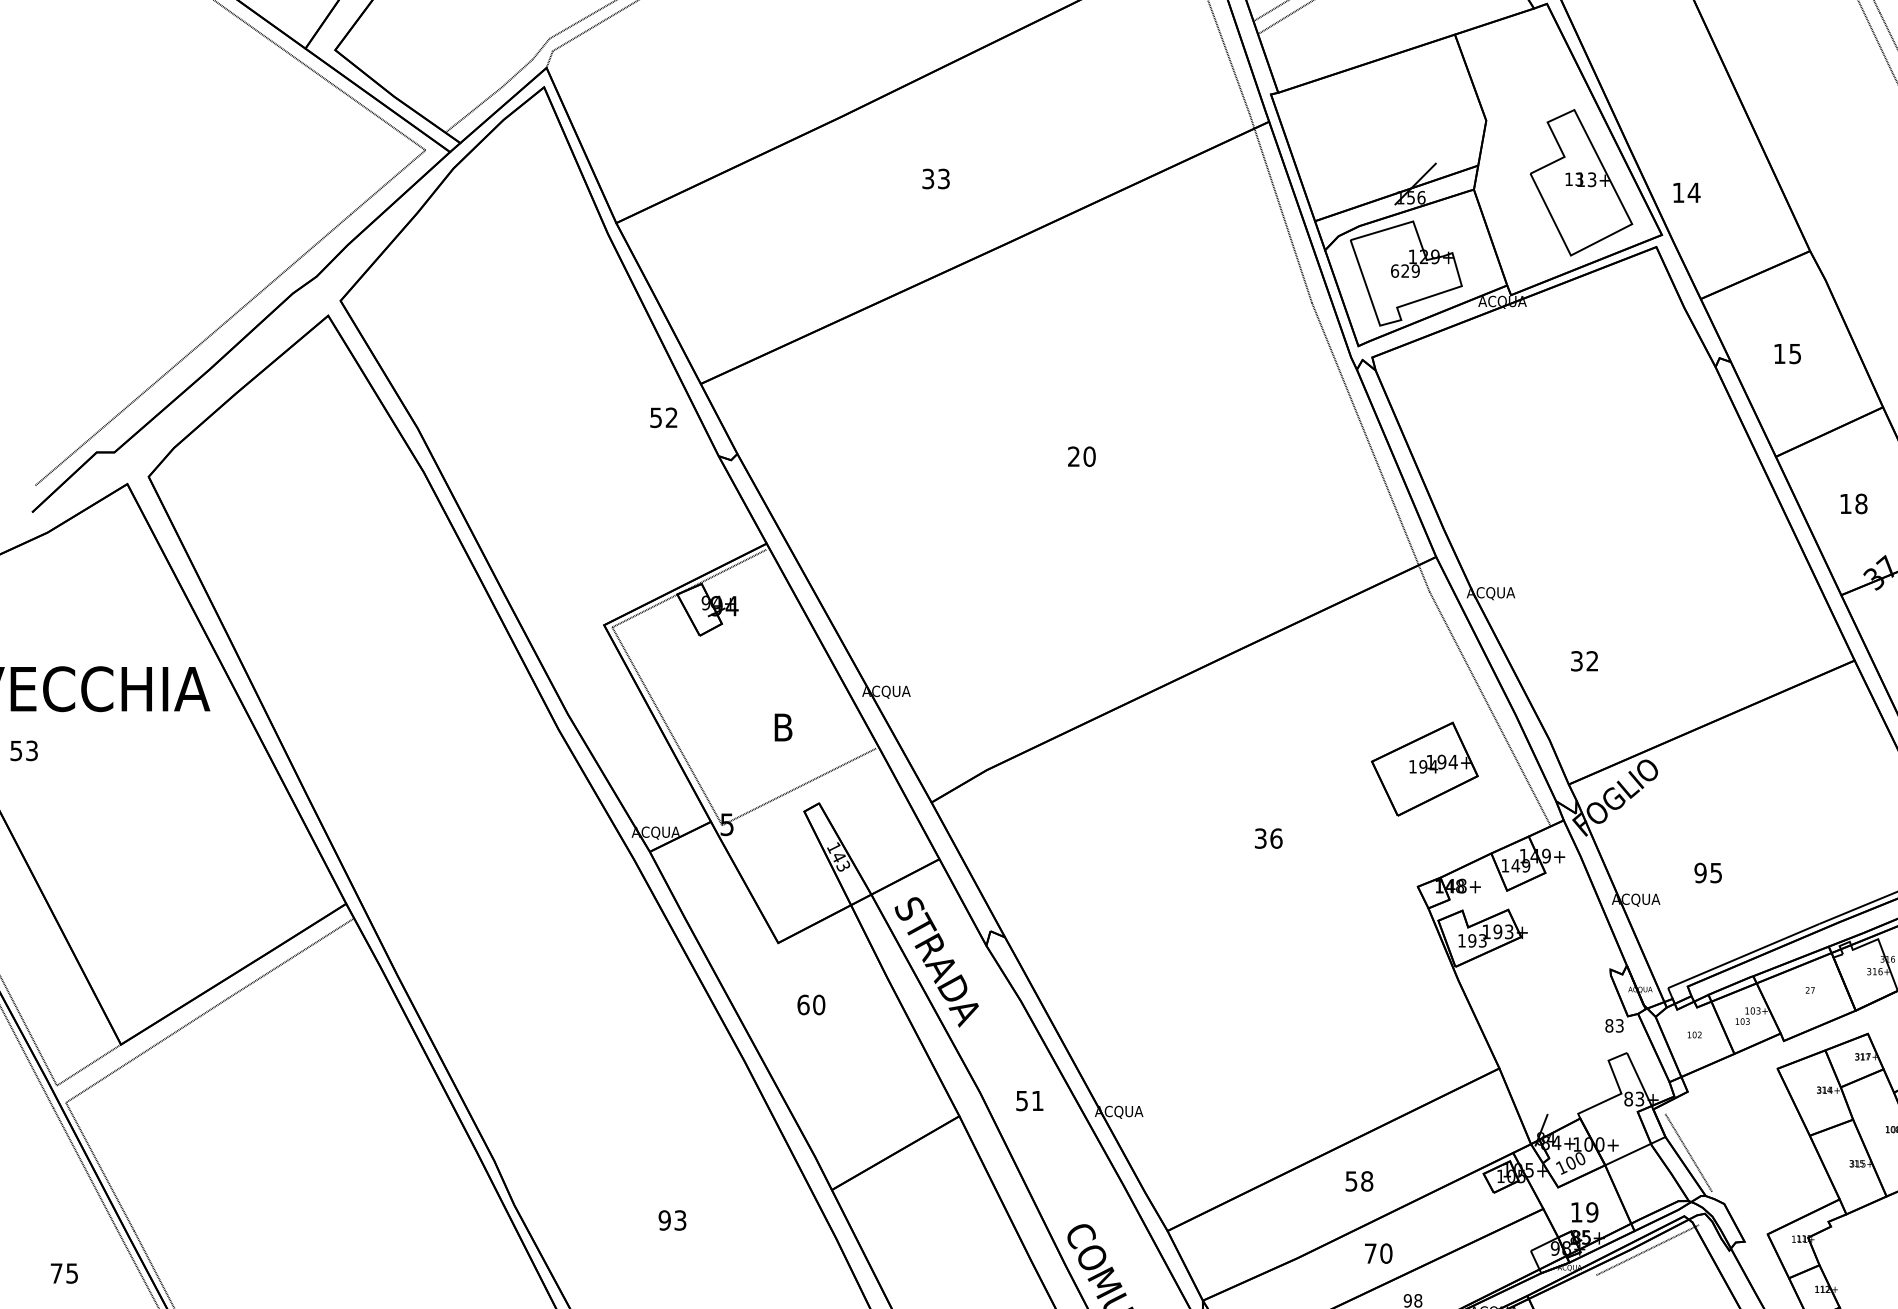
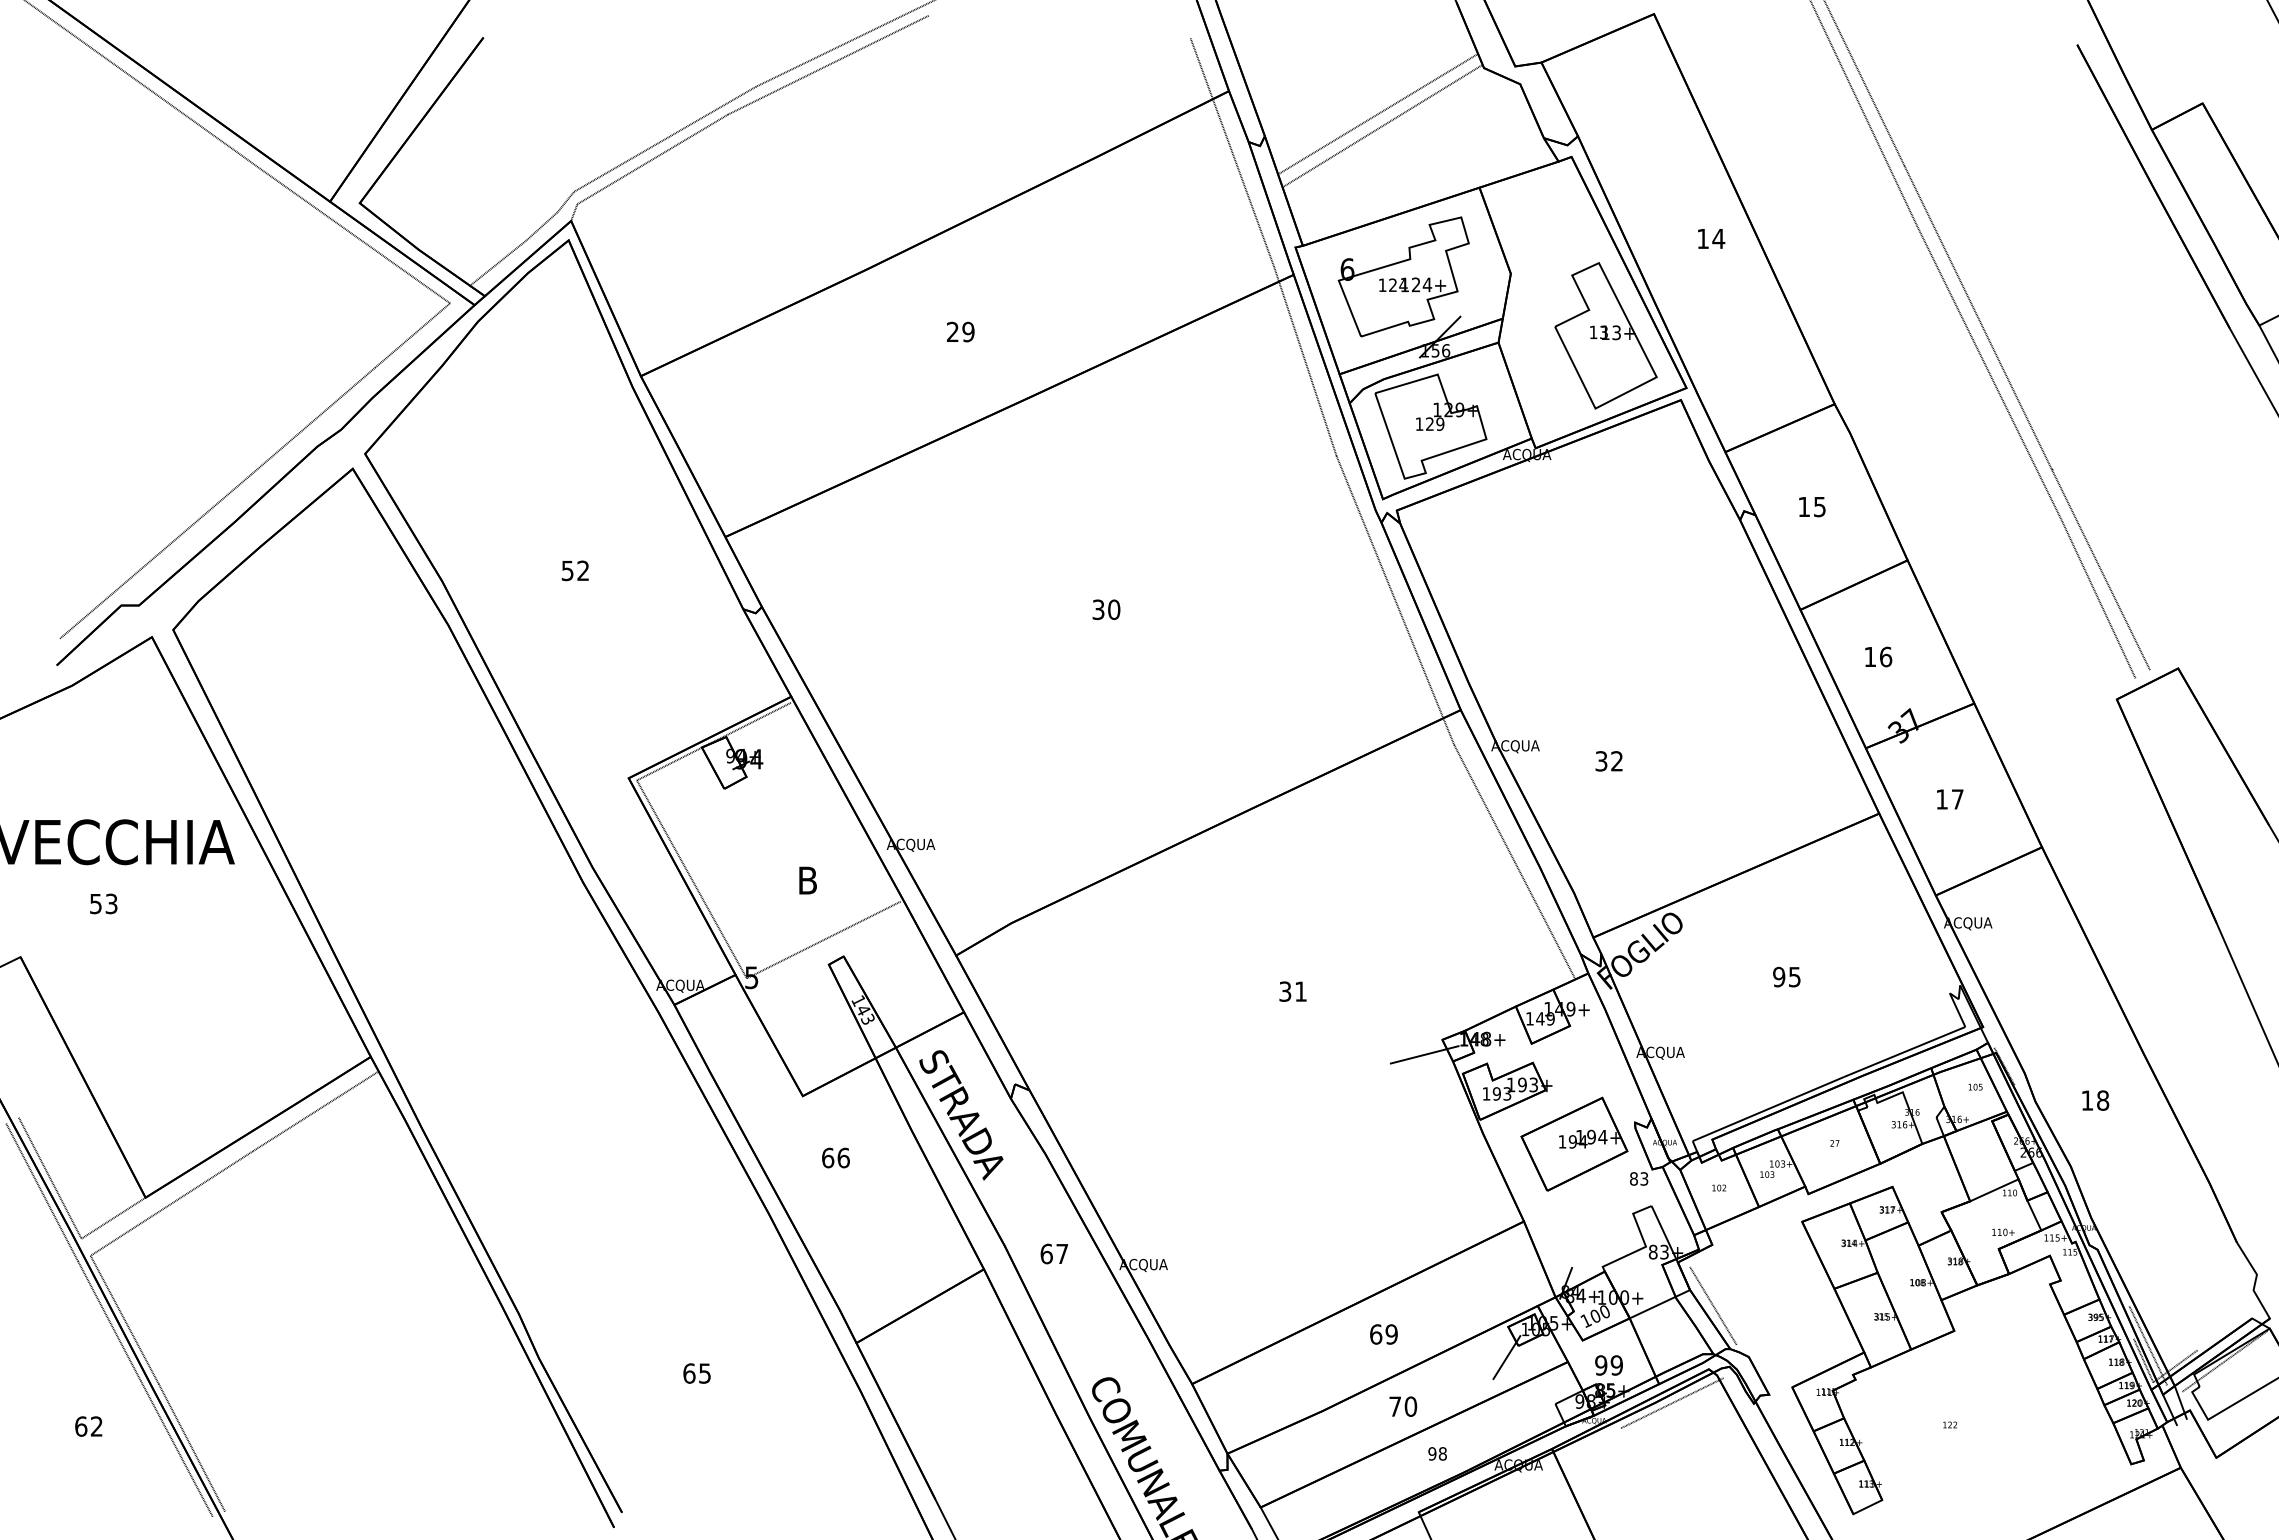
part: (1378, 123) -> (1403, 276), added
text: (935, 178) -> (960, 331), 33 -> 29
text: (1686, 192) -> (1711, 238), moved
text: (1394, 270) -> (1419, 423), 629 -> 129
text: (662, 417) -> (574, 570), moved
text: (1073, 457) -> (1098, 610), 20 -> 30
text: (1861, 503) -> (1886, 656), 18 -> 16
text: (1583, 661) -> (1608, 761), moved
text: (23, 750) -> (103, 903), moved
part: (1424, 768) -> (1574, 1143), moved
text: (1276, 838) -> (1301, 991), 36 -> 31
text: (1707, 872) -> (1786, 976), moved
line: (1399, 901) -> (1424, 1054), added
text: (818, 1004) -> (843, 1157), 60 -> 66
text: (1029, 1100) -> (1054, 1253), 51 -> 67
text: (1358, 1181) -> (1383, 1334), 58 -> 69
line: (1481, 1204) -> (1506, 1357), added
text: (1576, 1212) -> (1601, 1365), 19 -> 99
text: (671, 1220) -> (696, 1373), 93 -> 65
text: (63, 1273) -> (88, 1426), 75 -> 62

